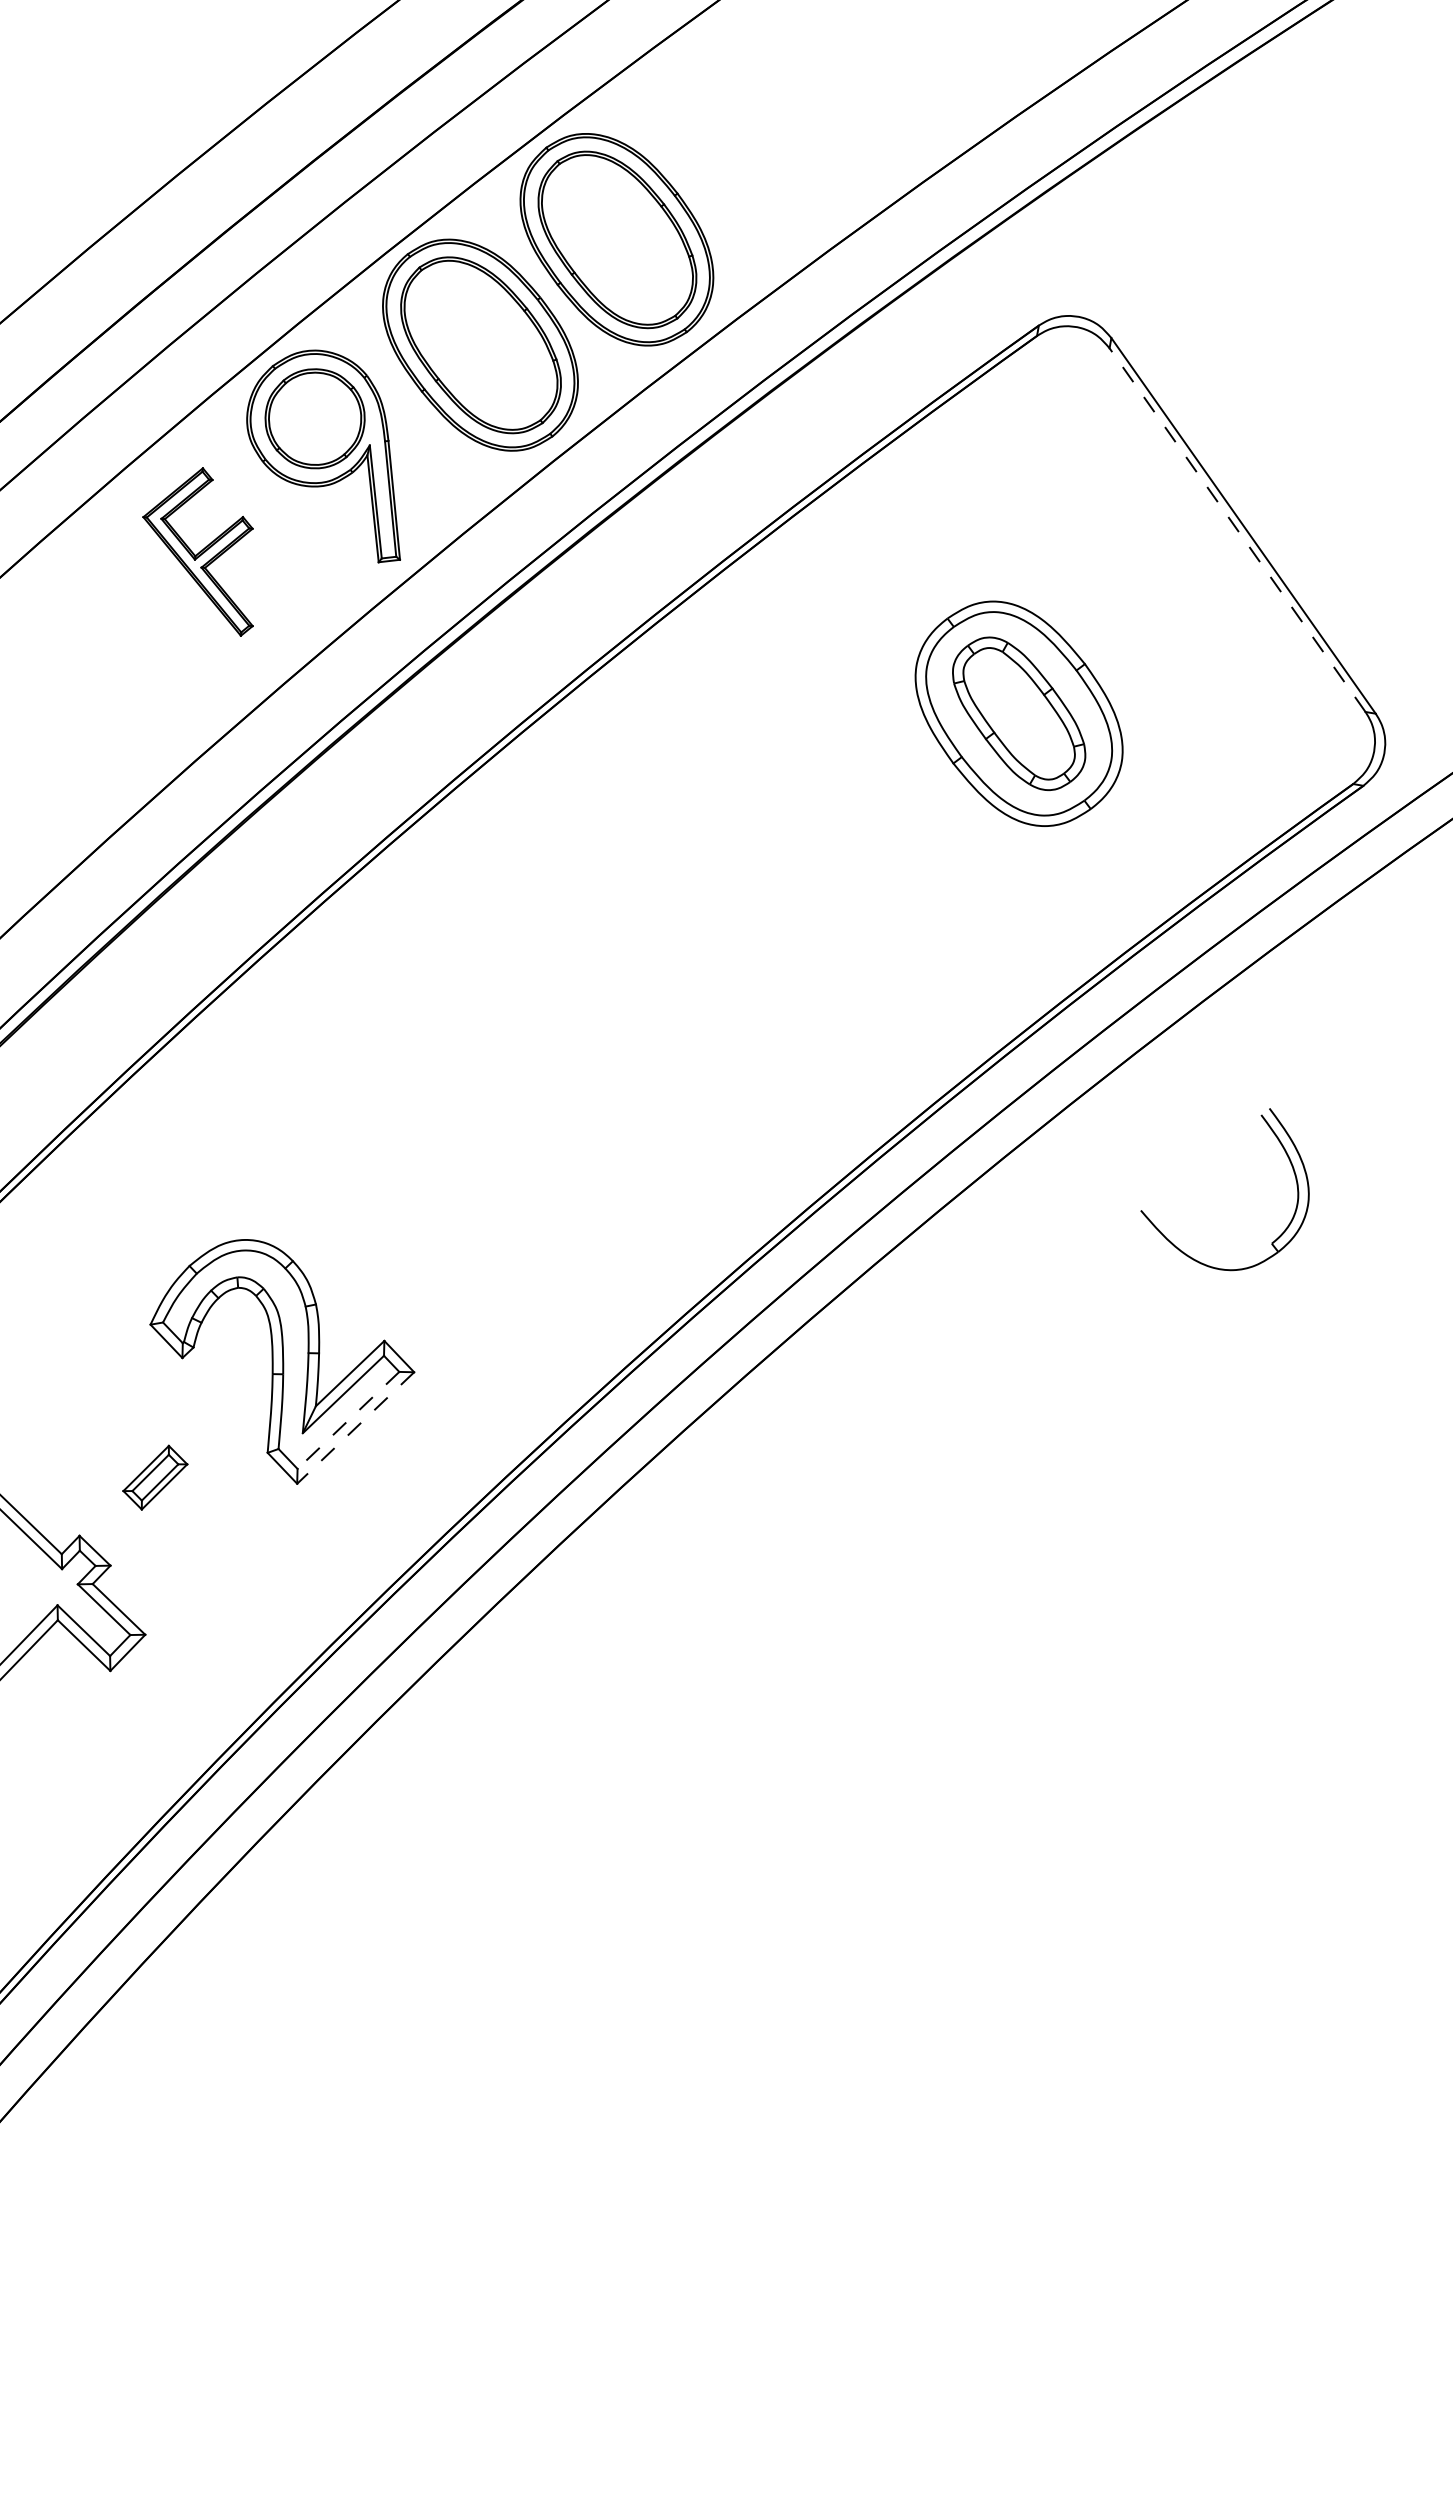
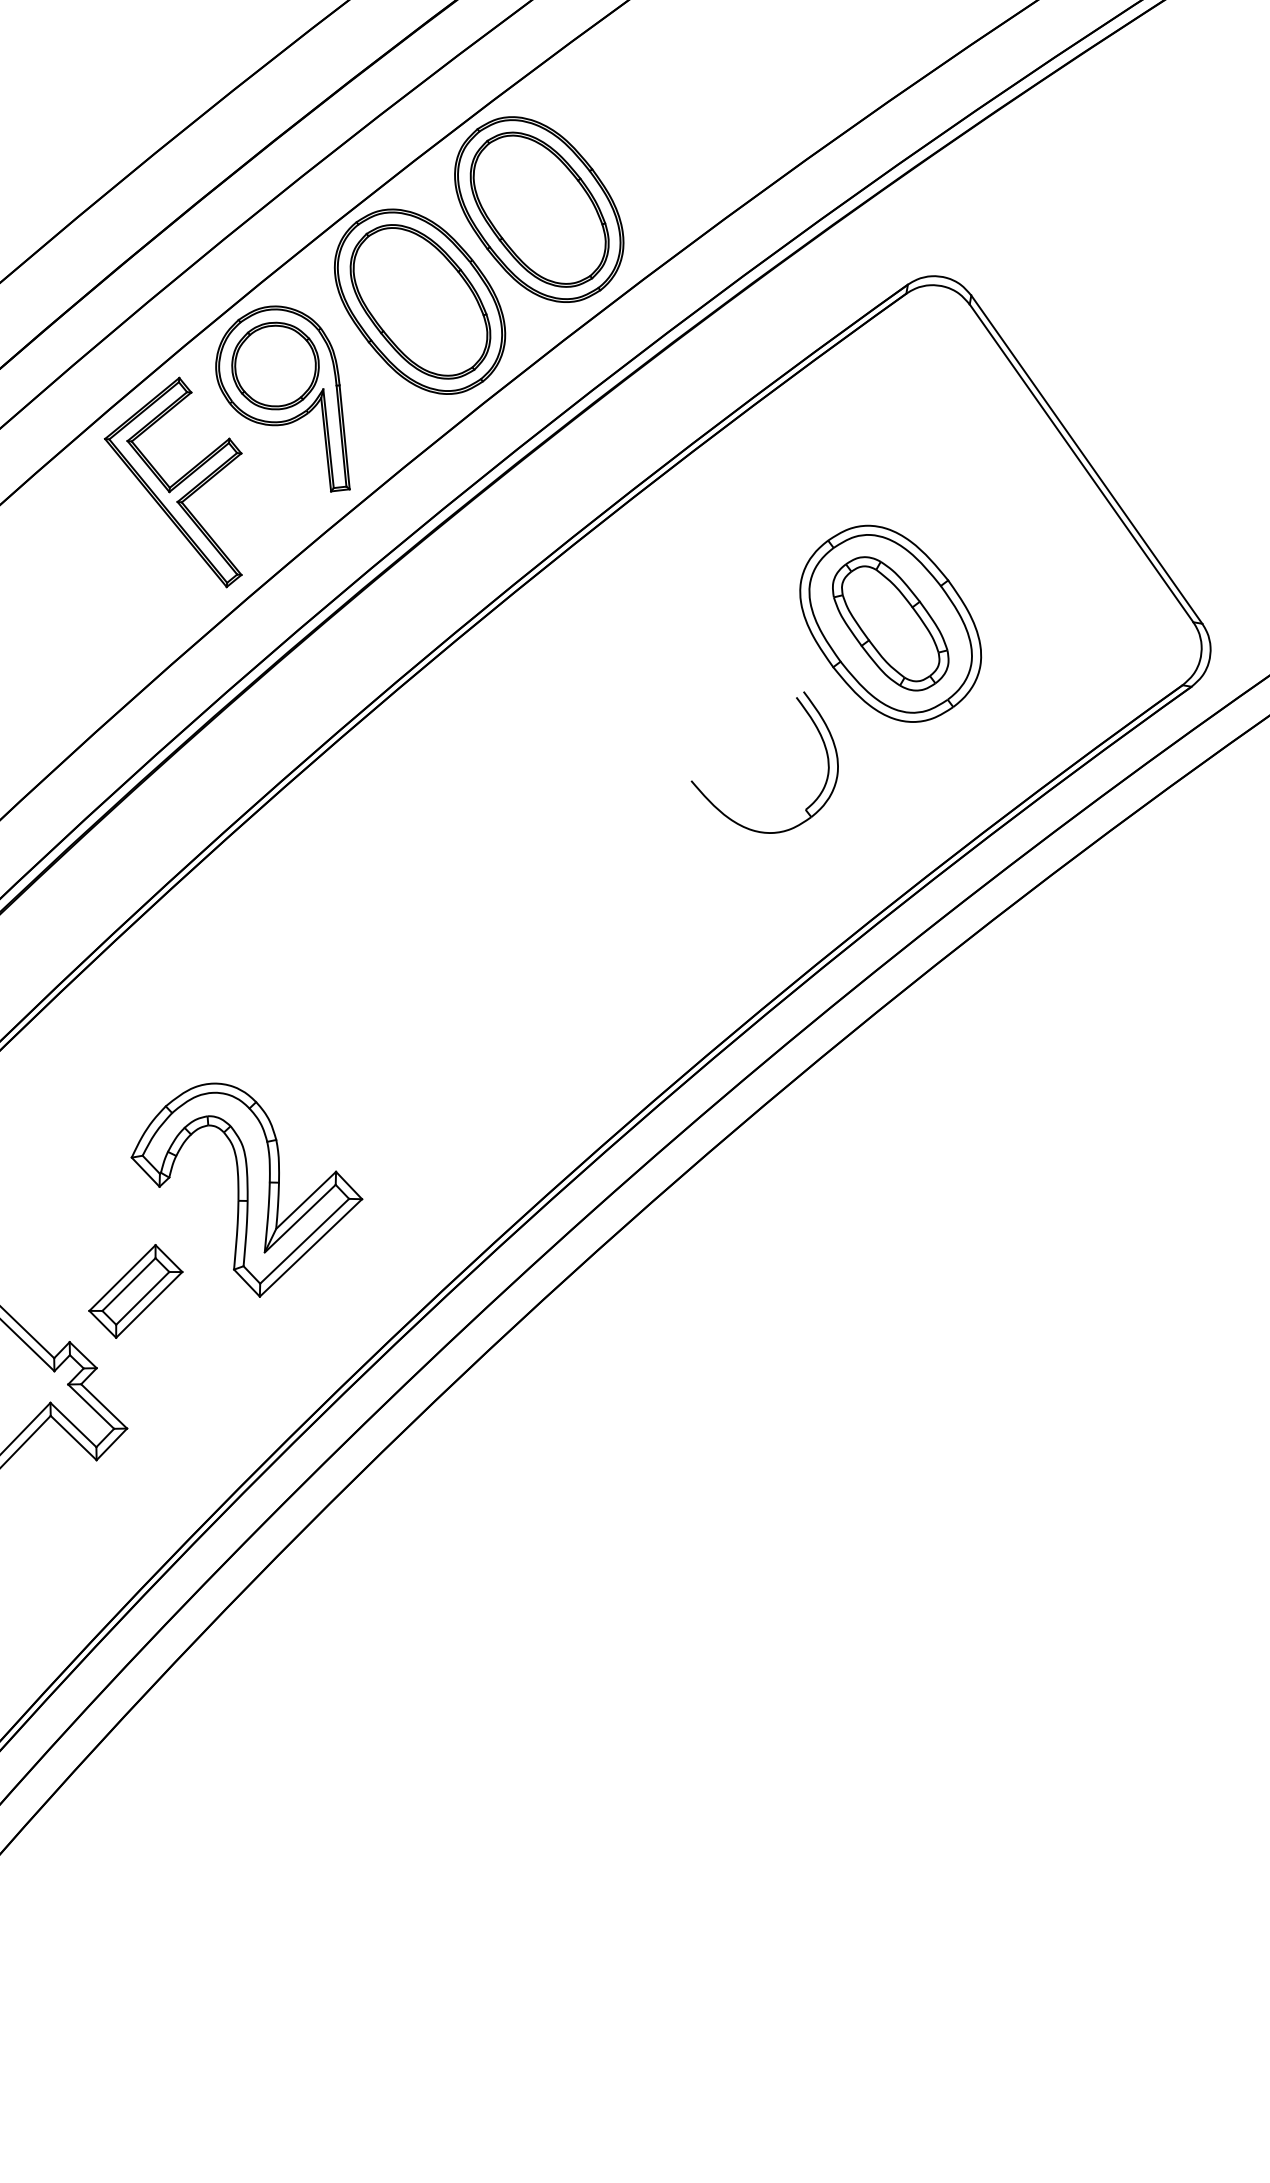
line: (1237, 529) -> (1081, 462), dashed -> solid
part: (197, 551) -> (172, 482), size x1.43
part: (1290, 1164) -> (821, 740), moved
line: (348, 1420) -> (304, 1241), dashed -> solid
line: (355, 1428) -> (310, 1248), dashed -> solid
part: (155, 1477) -> (136, 1291), size x1.67

